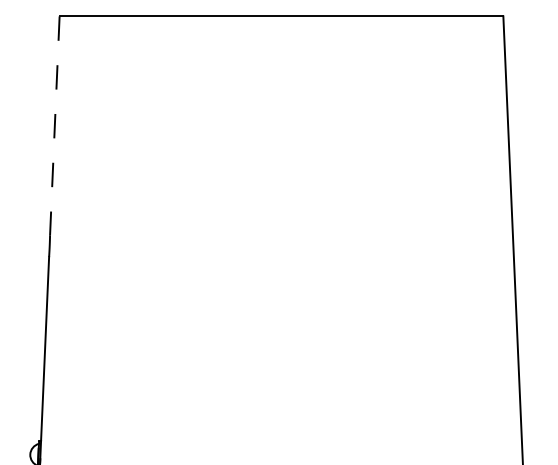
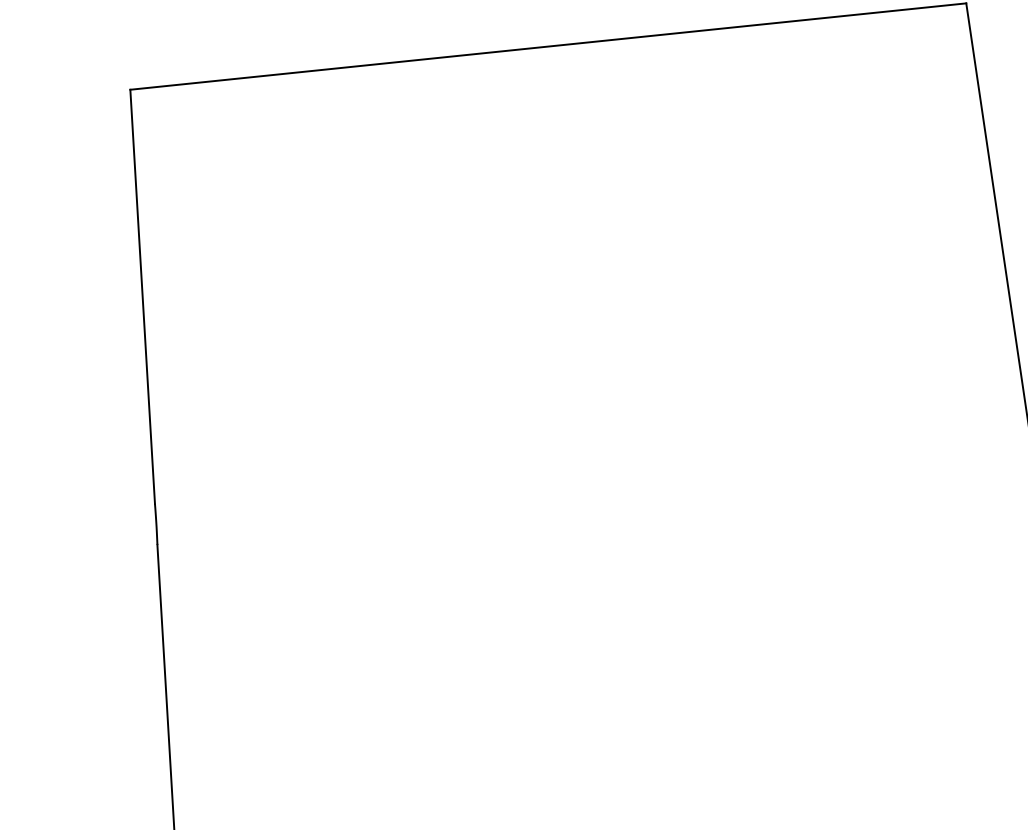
line: (54, 125) -> (141, 296), dashed -> solid

